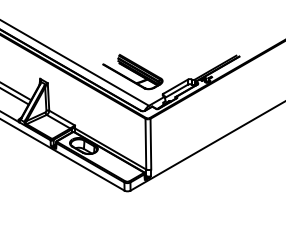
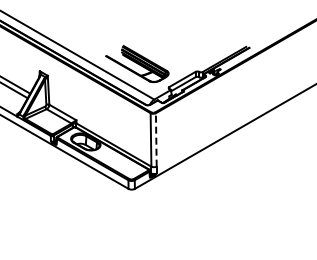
line: (151, 143) -> (156, 139), solid -> dashed

